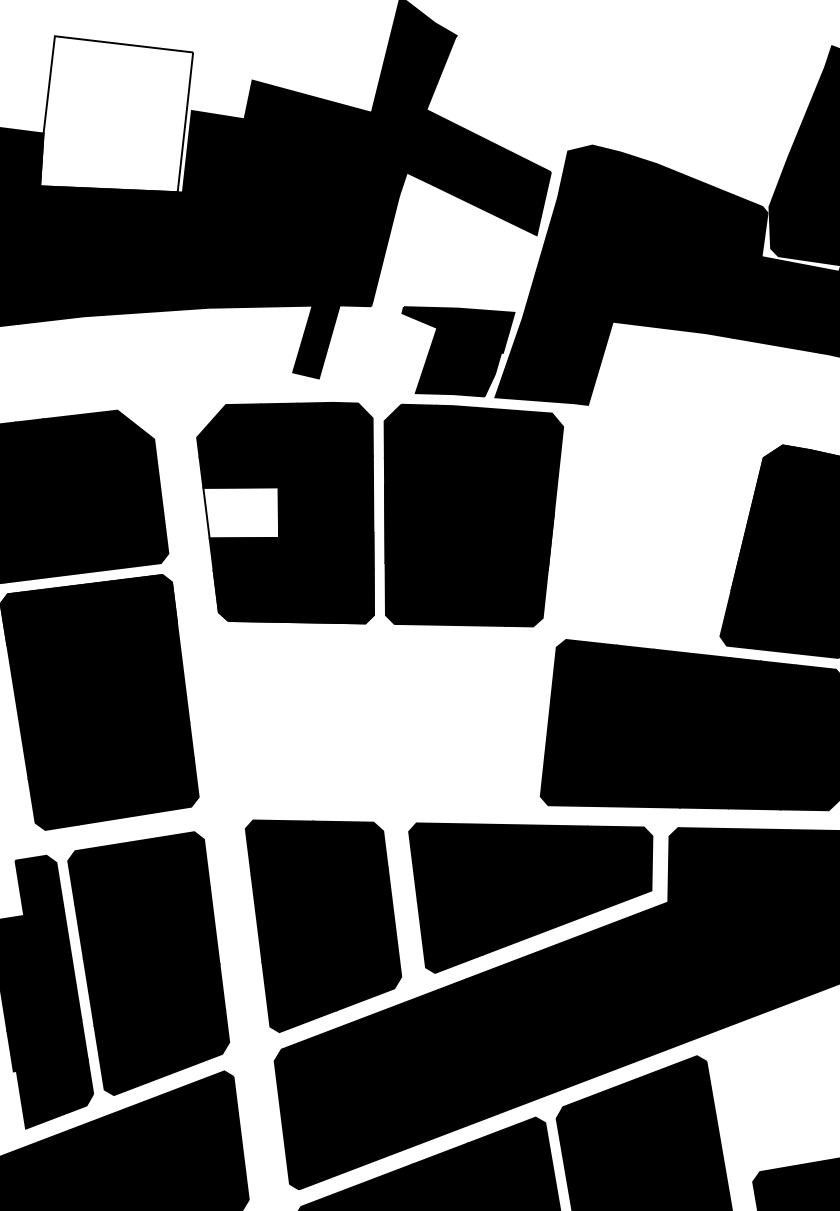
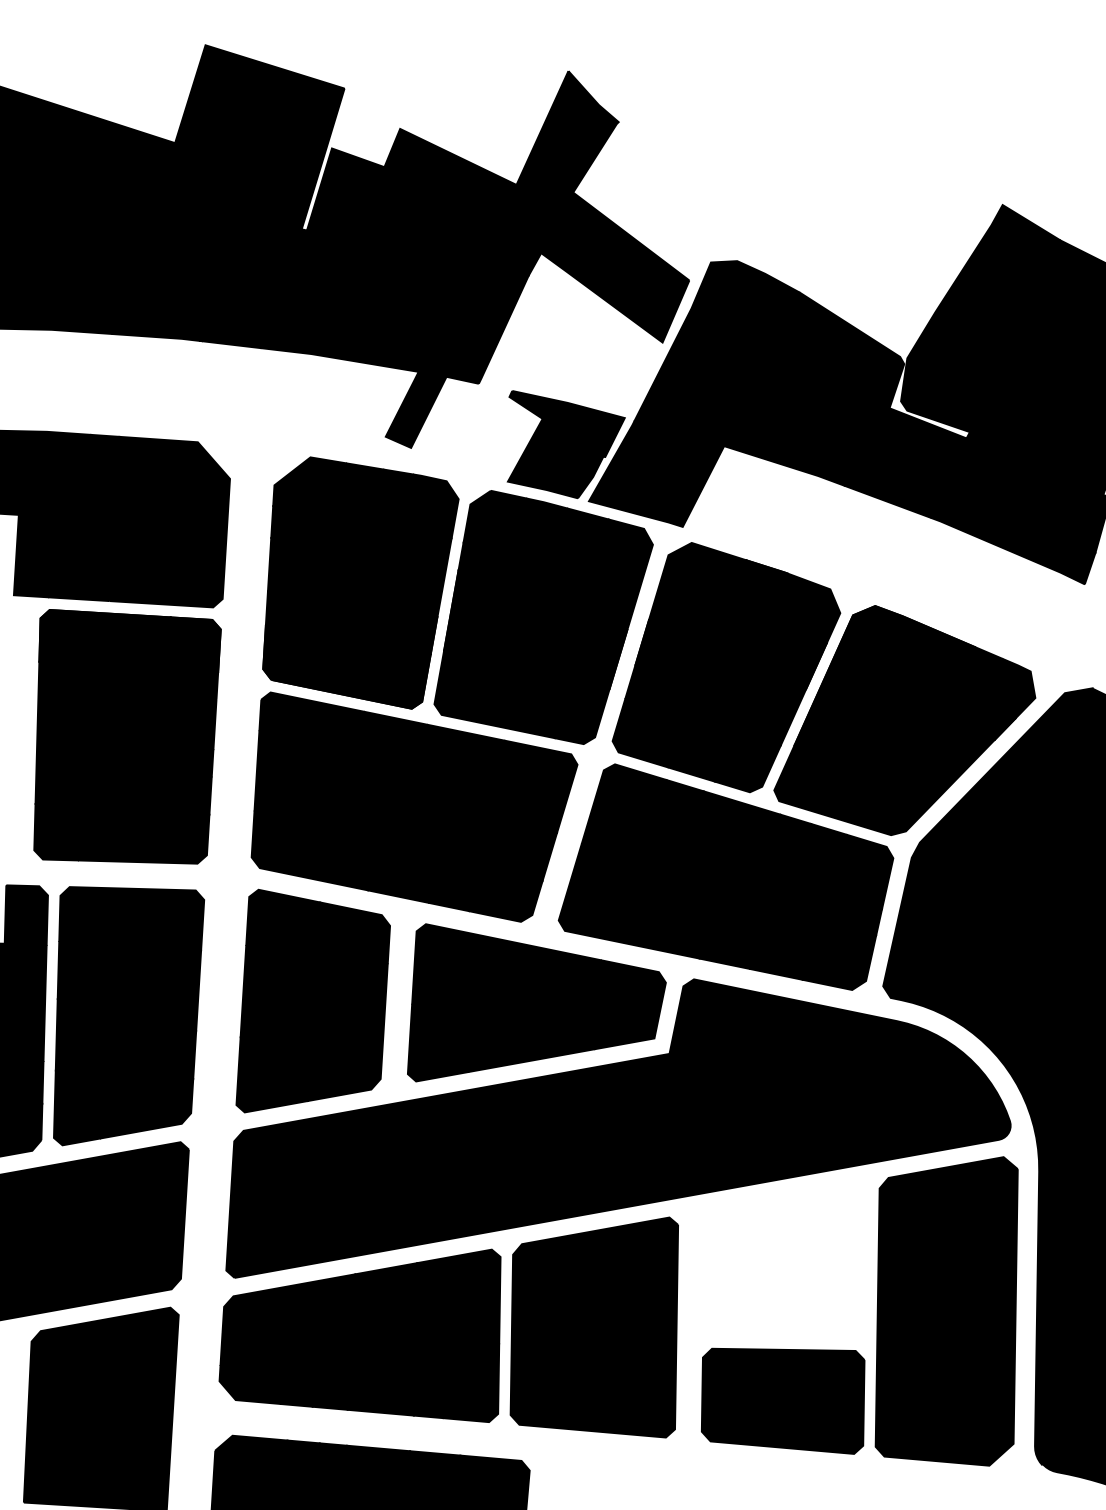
fill: (115, 114) -> (252, 137), added
fill: (243, 512) -> (307, 571), added
part: (653, 529) -> (726, 667), added
part: (385, 714) -> (414, 806), added

